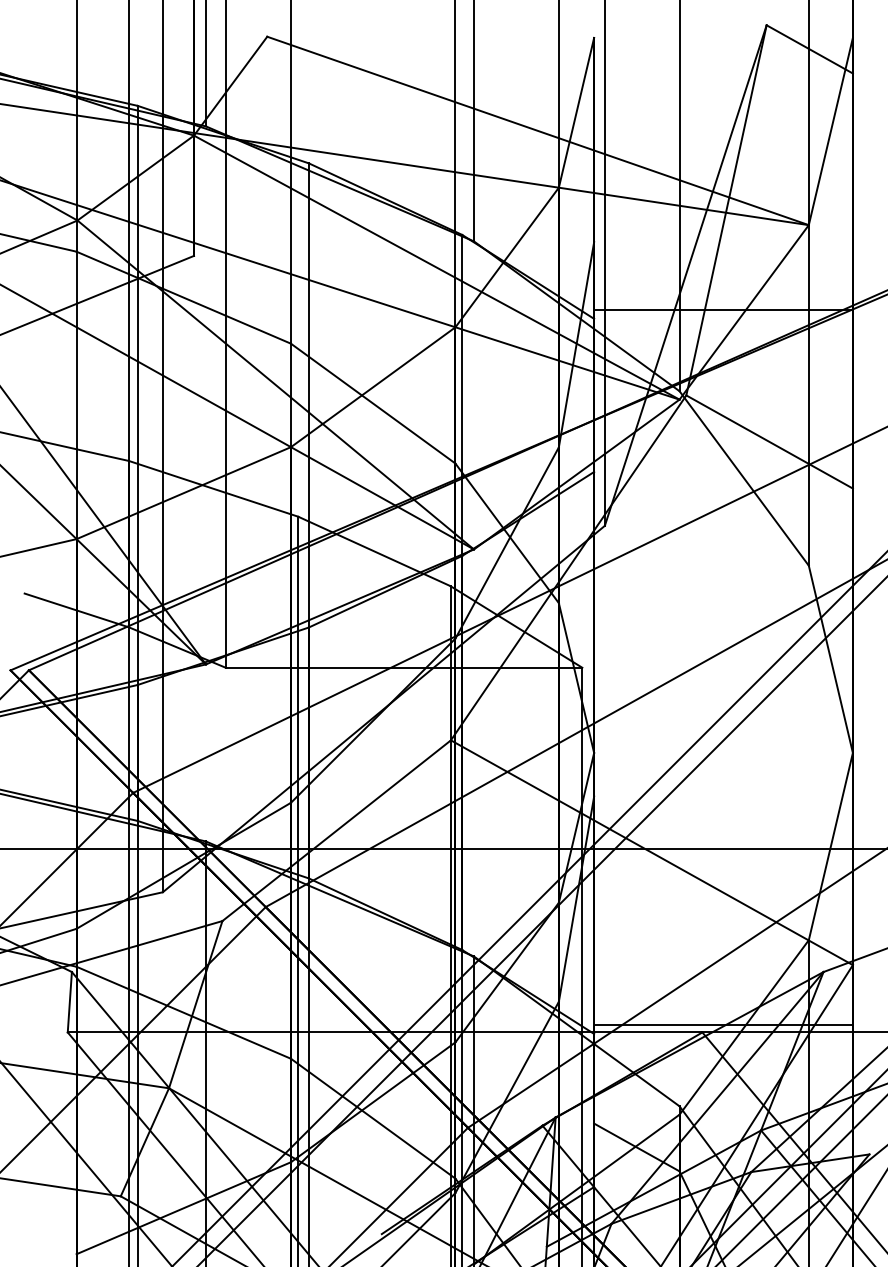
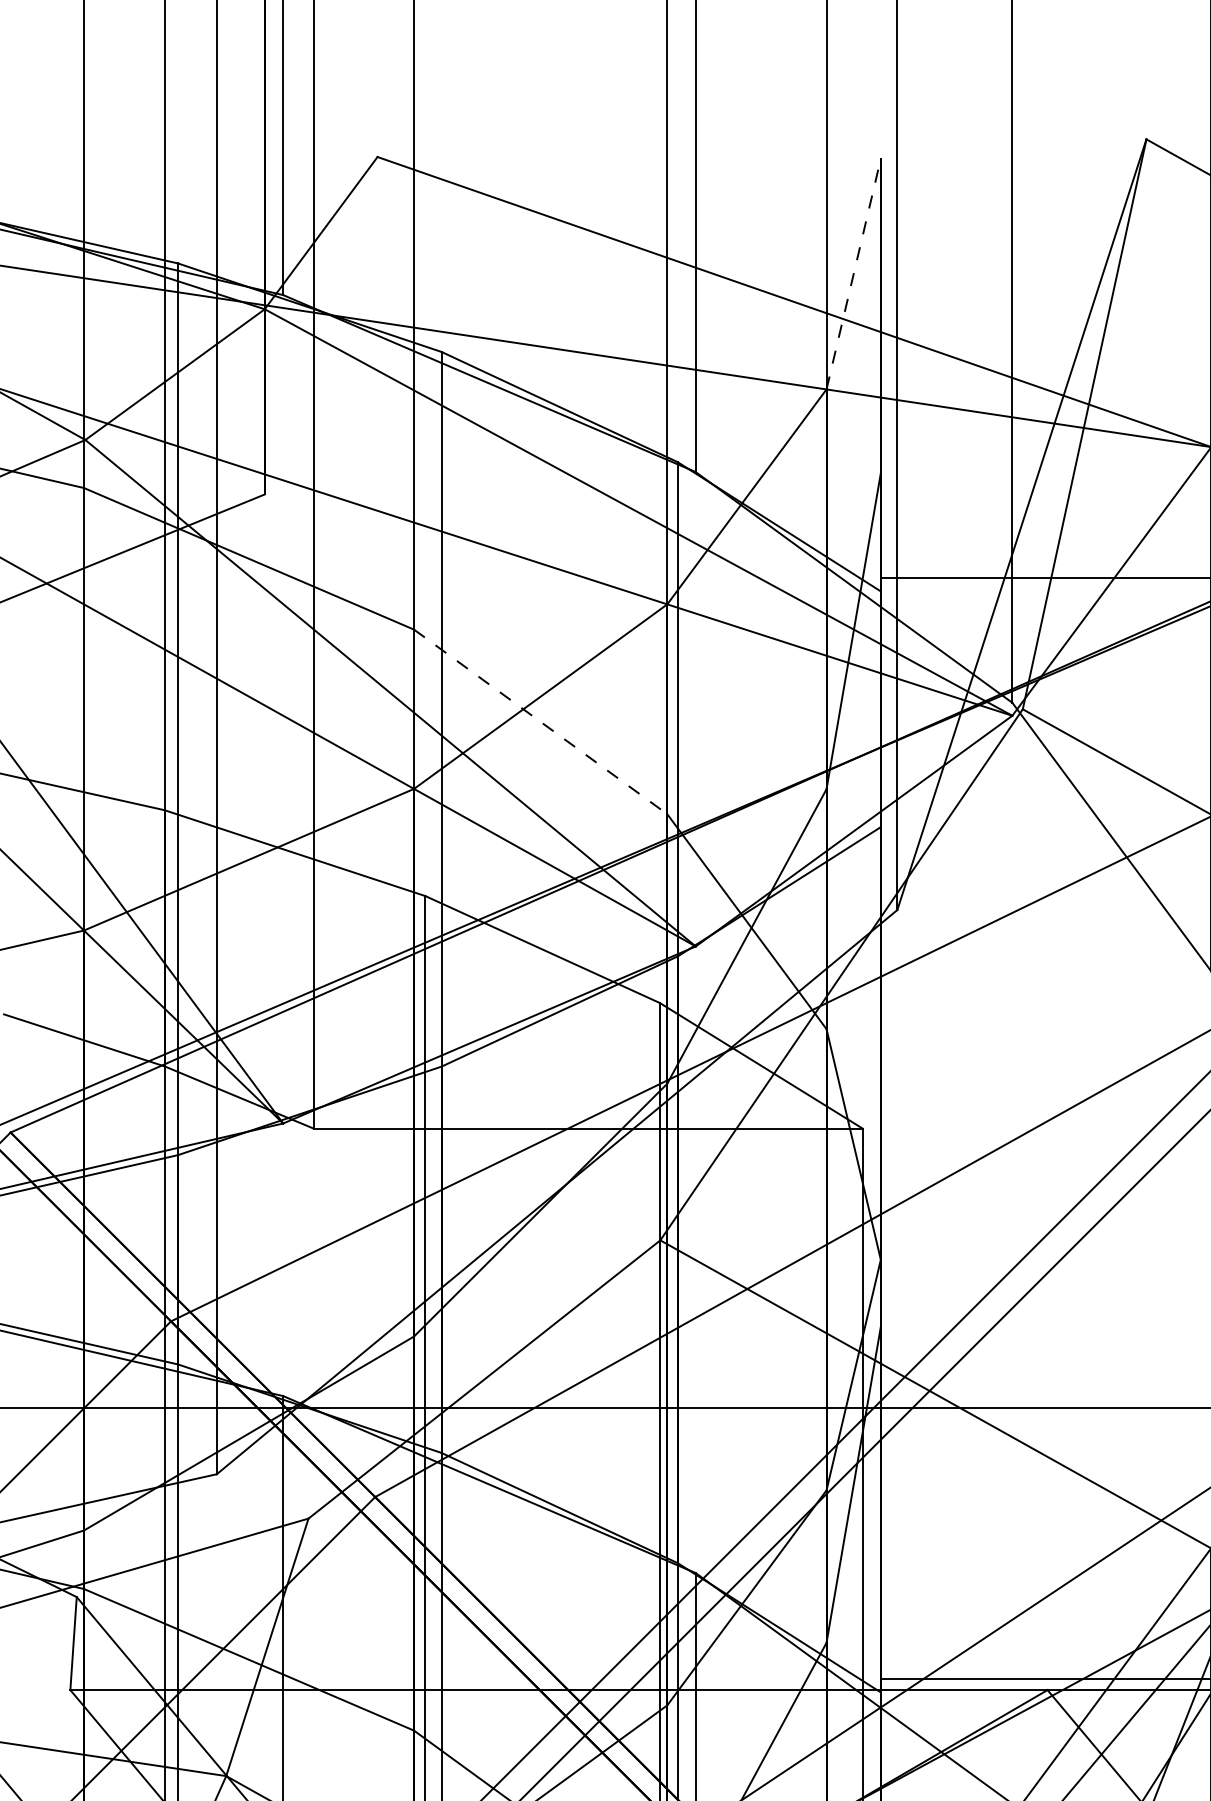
line: (576, 112) -> (853, 273), solid -> dashed
line: (373, 403) -> (541, 721), solid -> dashed

